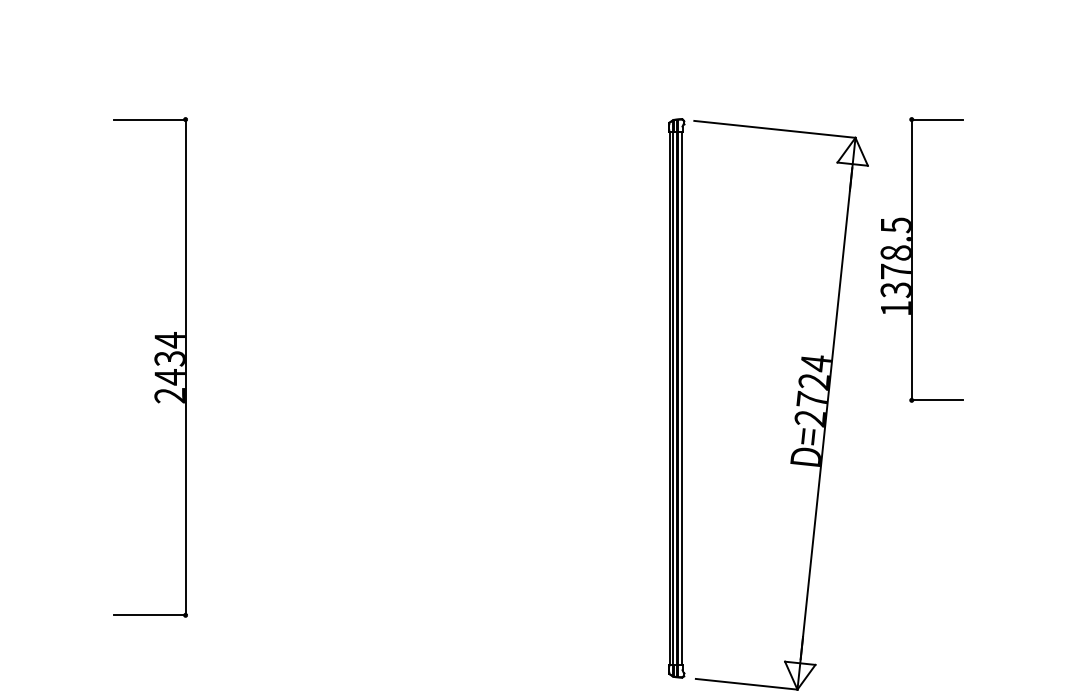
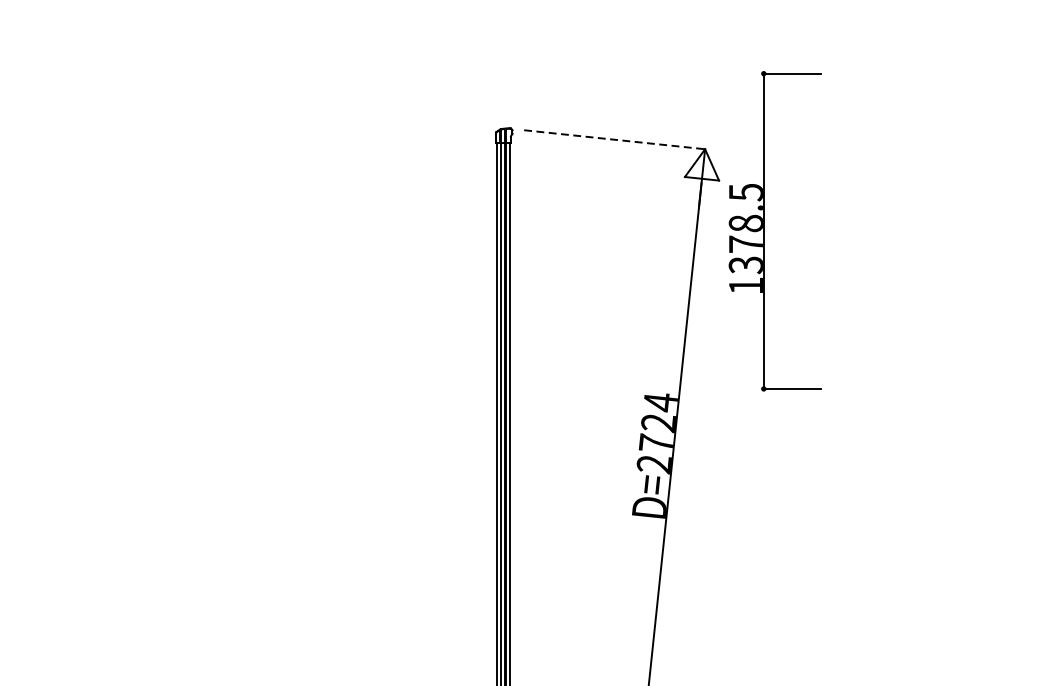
line: (775, 129) -> (615, 139), solid -> dashed
part: (912, 259) -> (764, 230), moved

